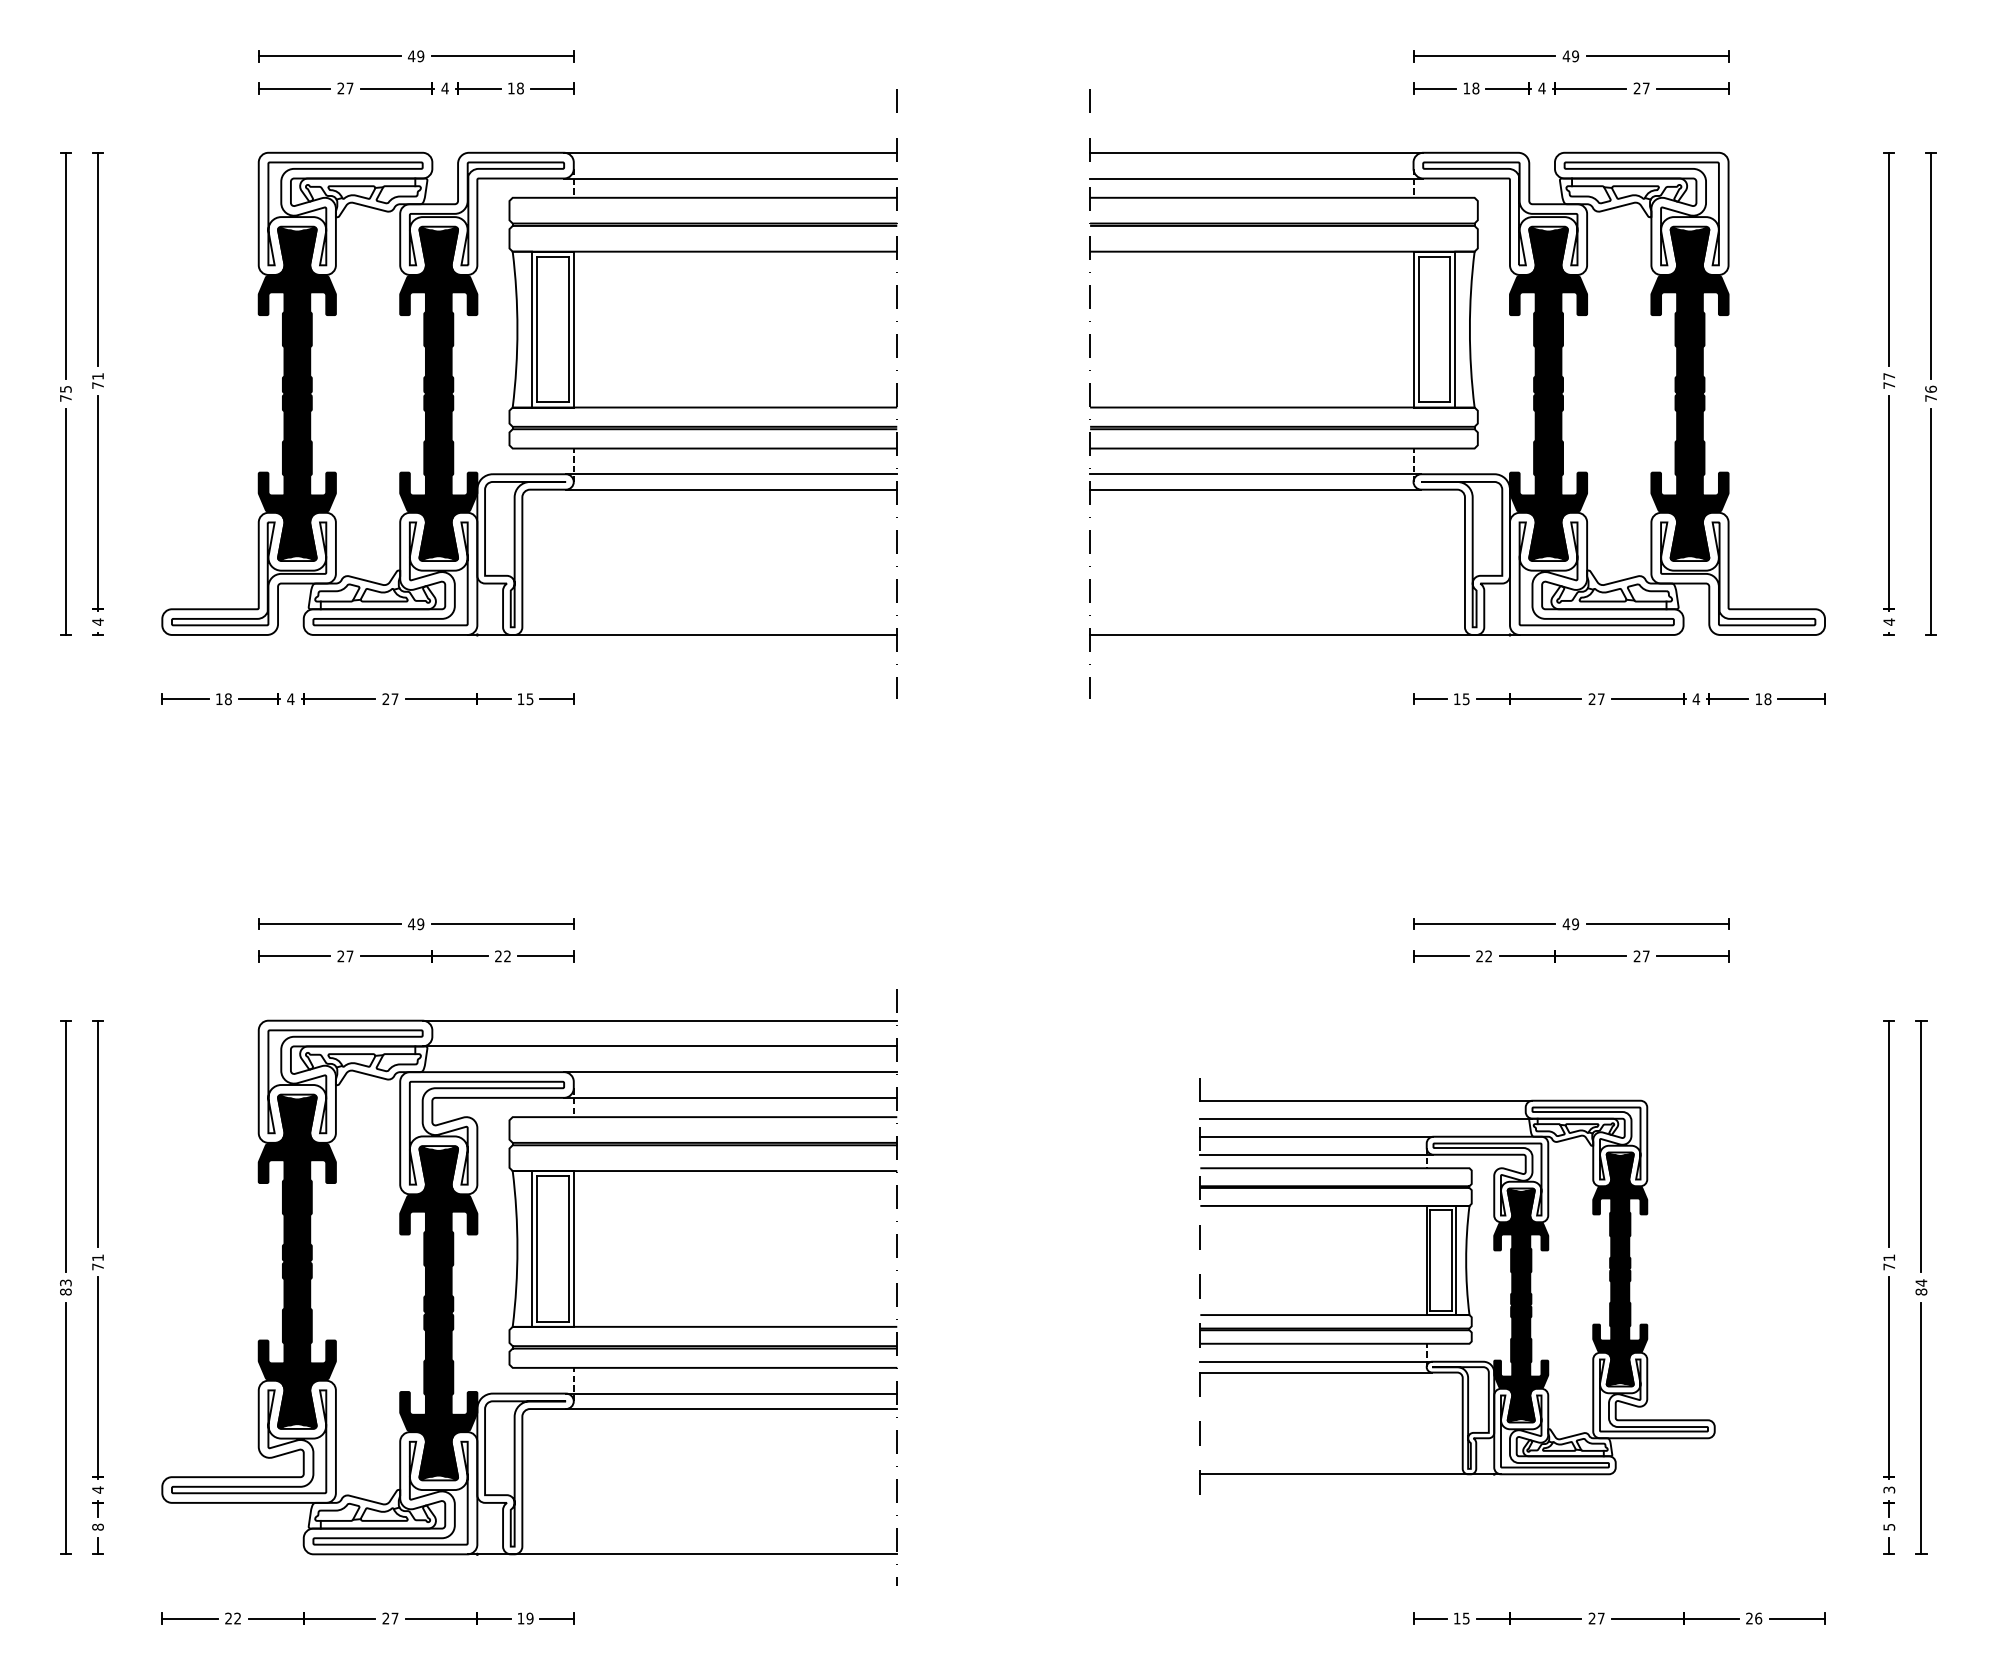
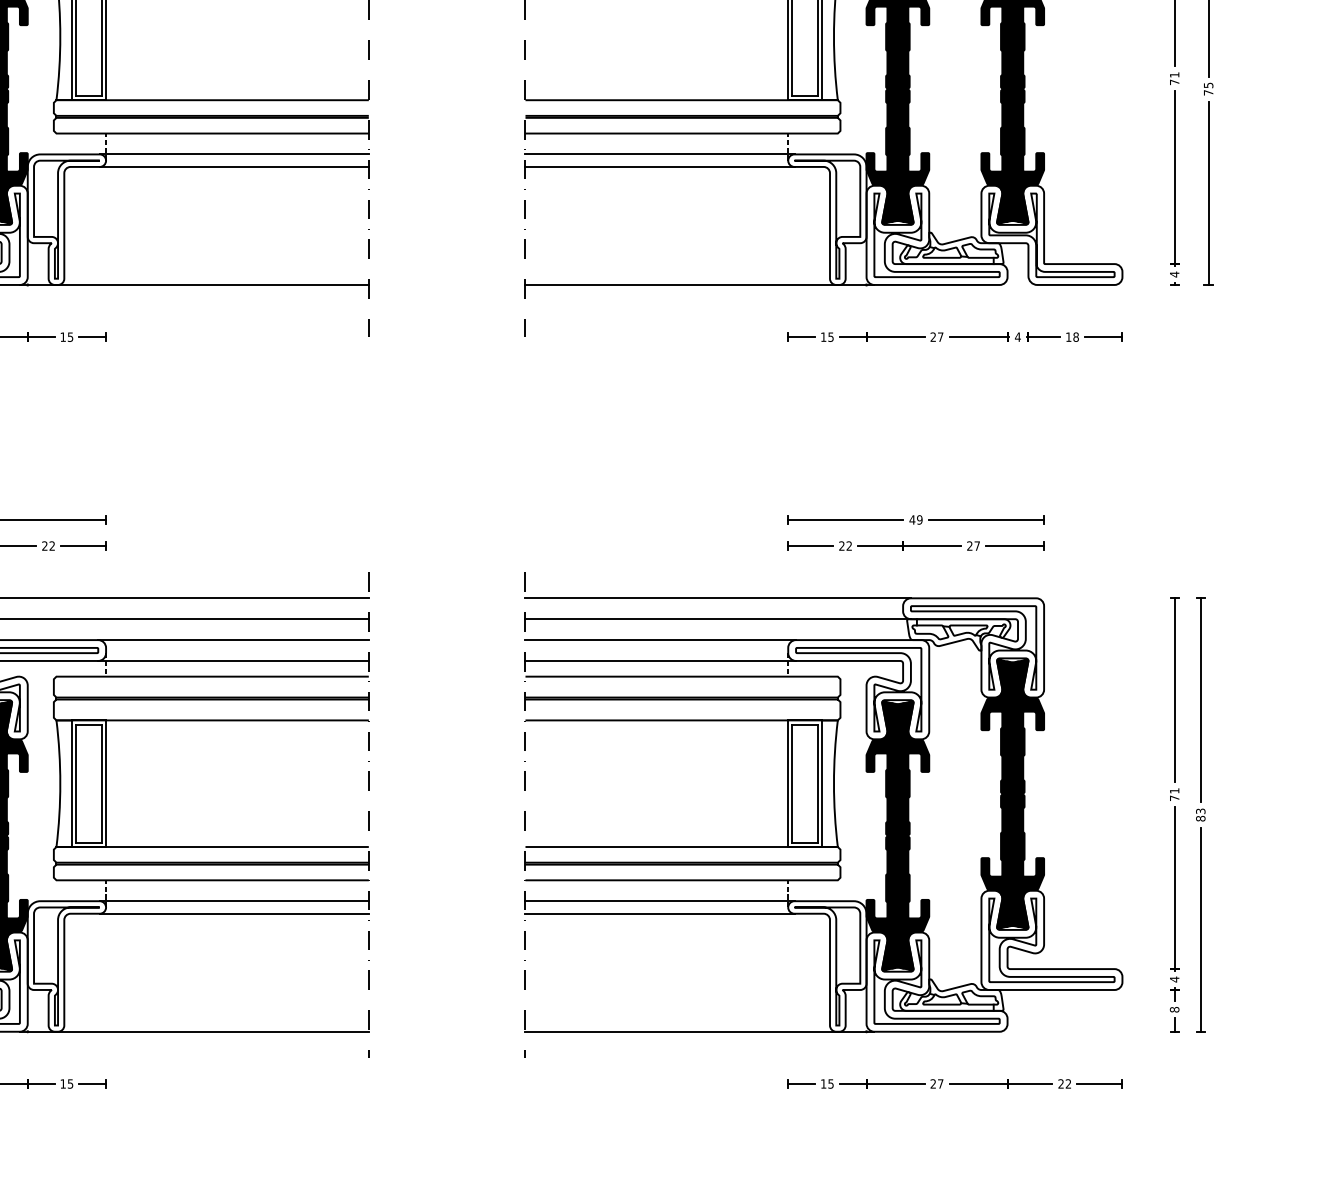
text: (1888, 376) -> (1174, 75), 77 -> 71
text: (1930, 388) -> (1208, 84), 76 -> 75
text: (1921, 1282) -> (1200, 810), 84 -> 83
part: (1457, 1287) -> (823, 815), size x1.43
text: (1889, 1489) -> (1174, 979), 3 -> 4
text: (1889, 1526) -> (1174, 1009), 5 -> 8
text: (529, 1618) -> (70, 1083), 19 -> 15
text: (1758, 1618) -> (1068, 1083), 26 -> 22

